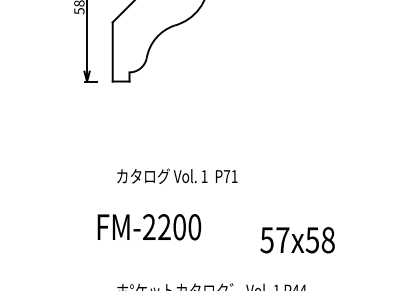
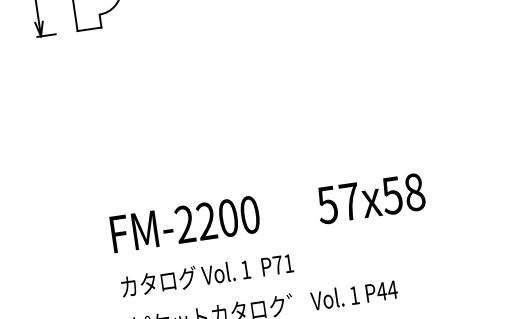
text: (177, 175) -> (207, 273), moved
text: (149, 227) -> (185, 224), moved
text: (297, 240) -> (370, 199), moved

